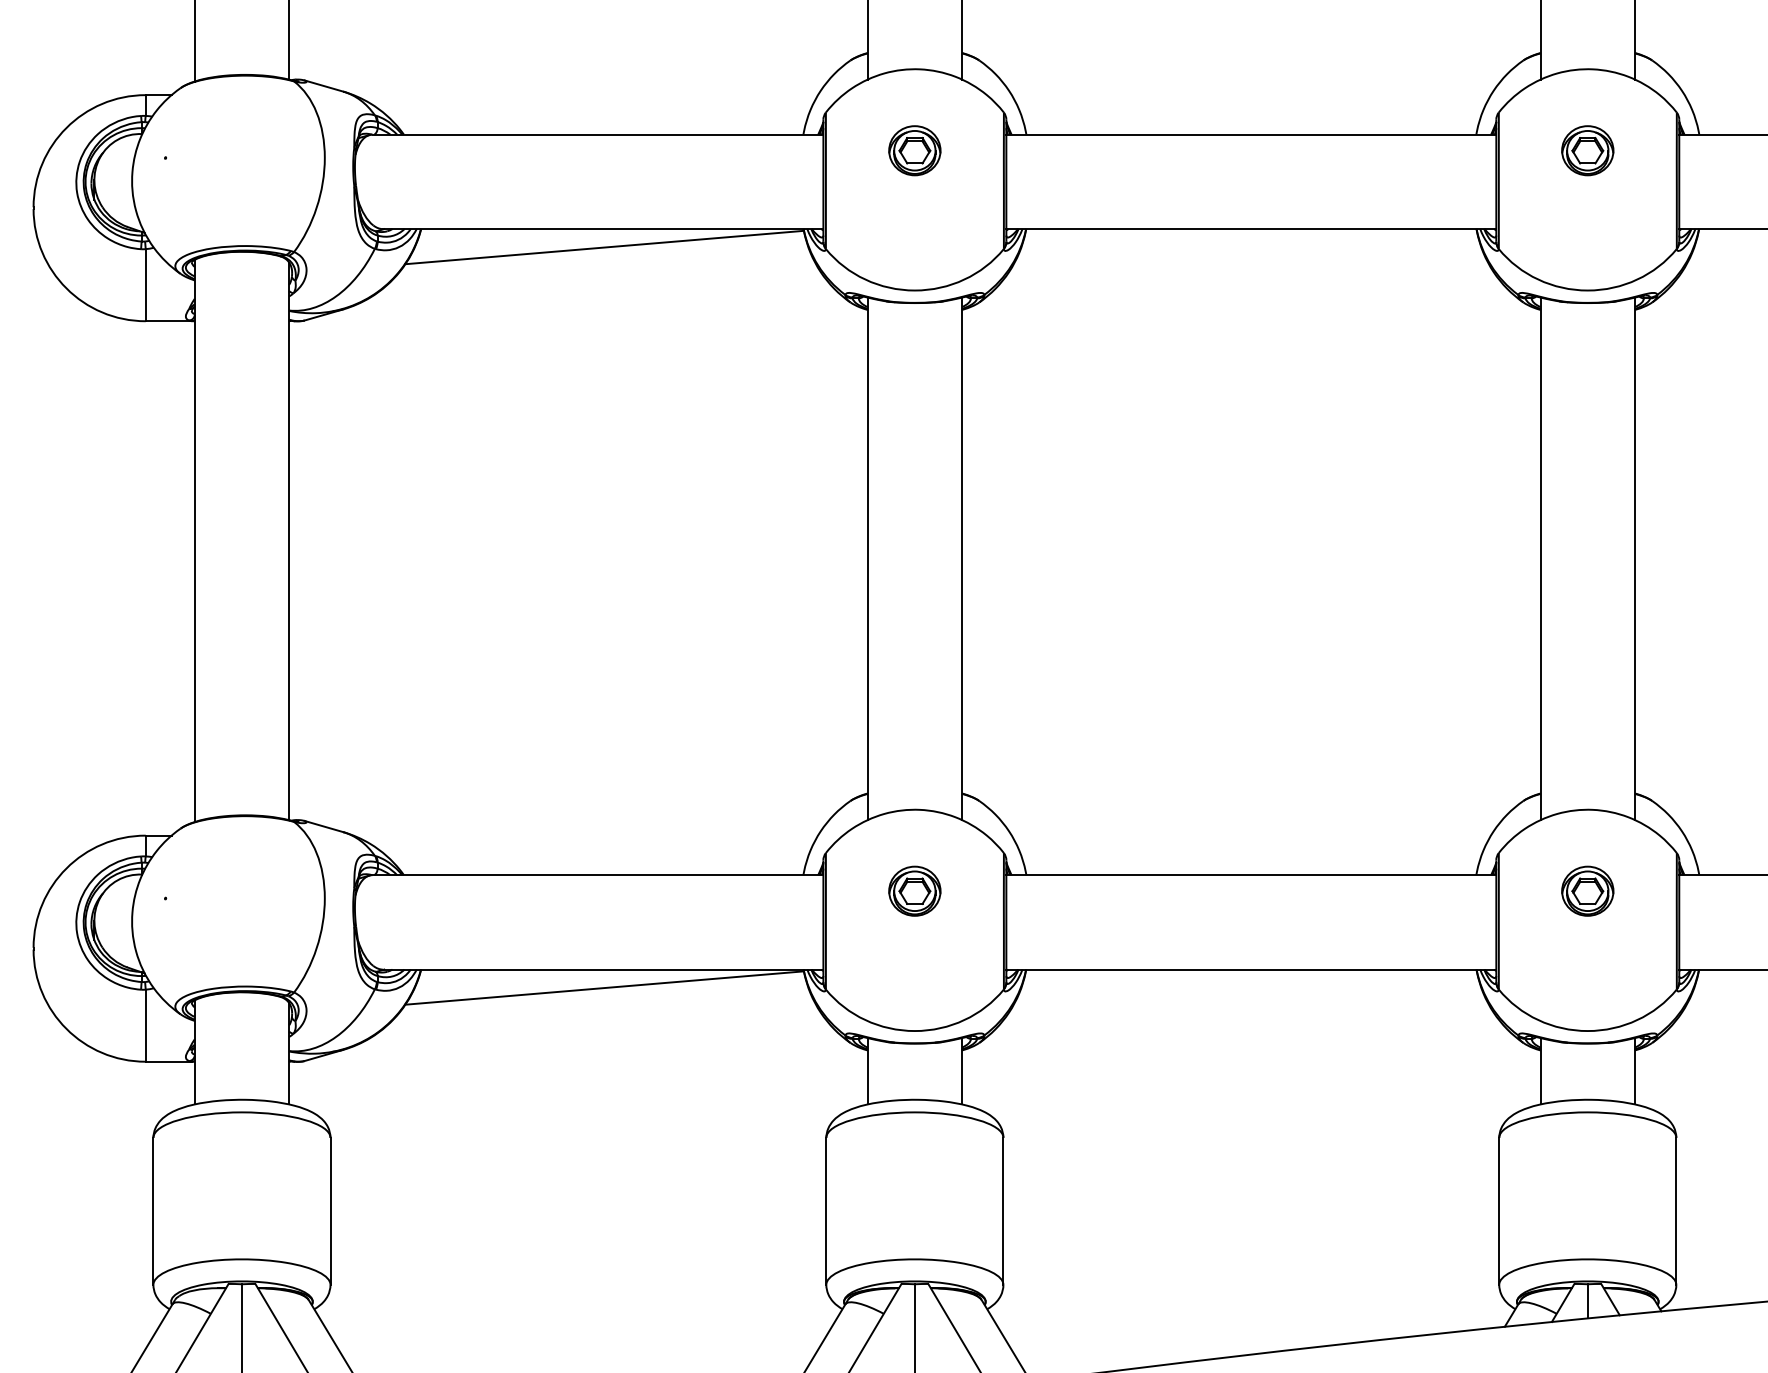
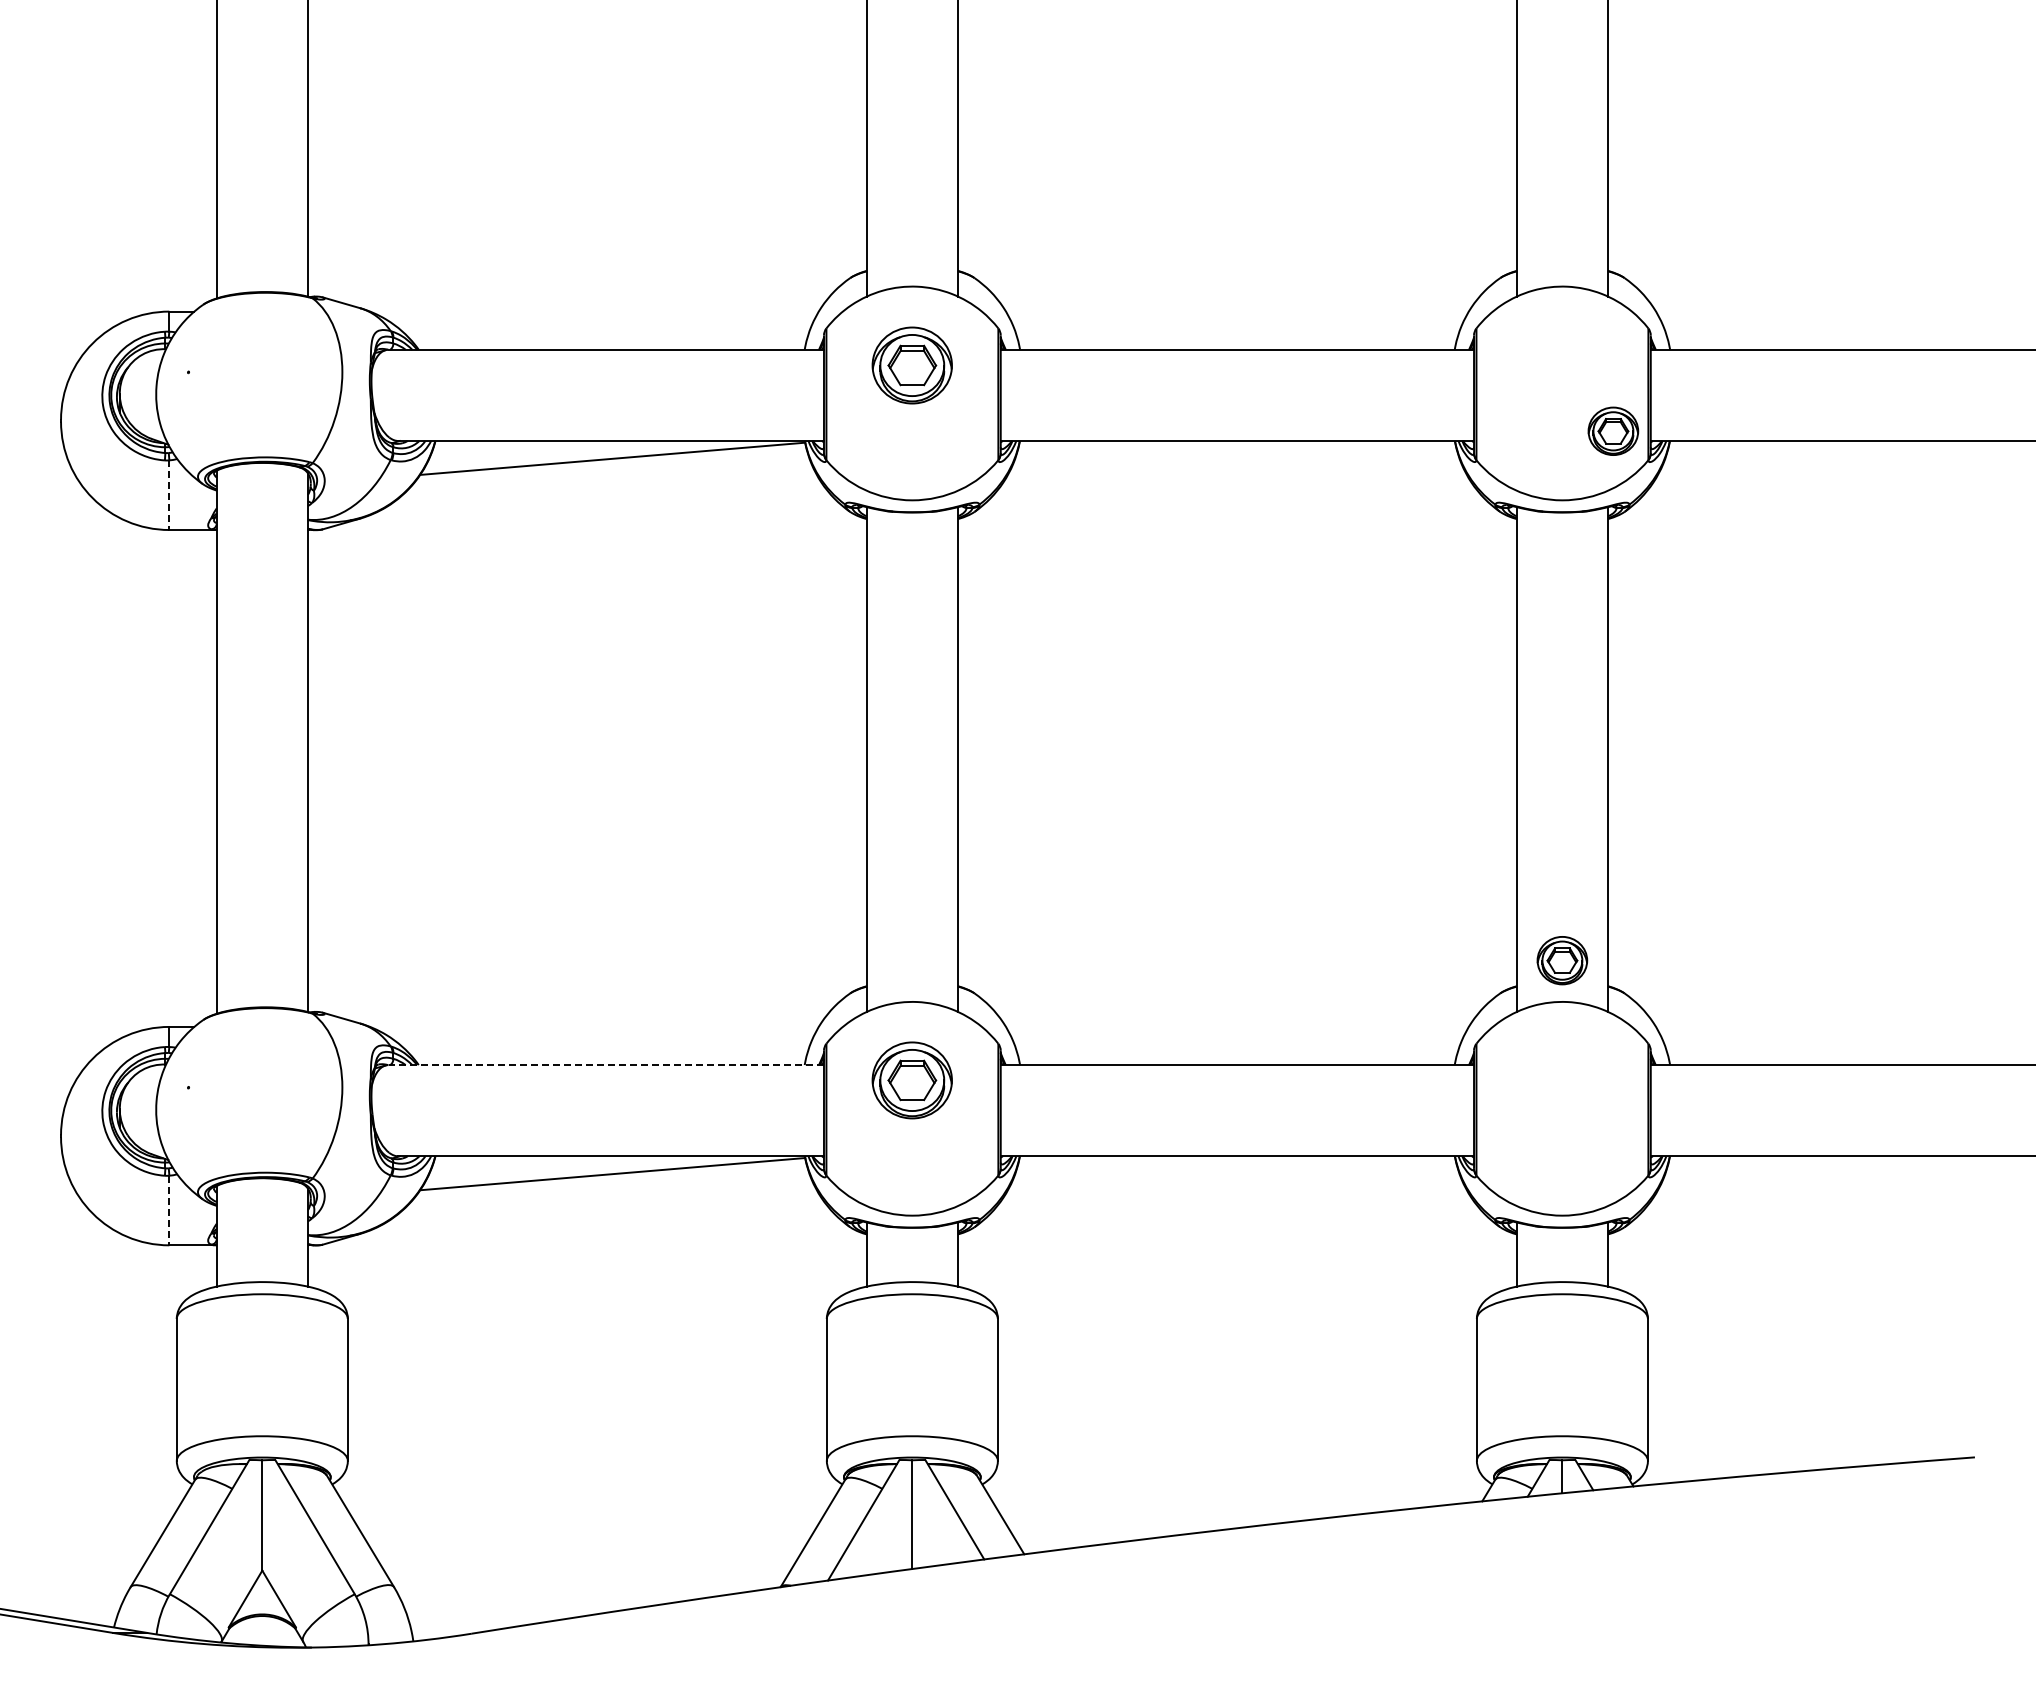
part: (915, 149) -> (912, 364), size x1.6
part: (1587, 149) -> (1613, 430), moved
line: (145, 285) -> (169, 495), solid -> dashed
line: (598, 875) -> (606, 1065), solid -> dashed
part: (915, 891) -> (912, 1080), size x1.6
part: (1587, 891) -> (1562, 960), moved
line: (145, 1025) -> (169, 1210), solid -> dashed

